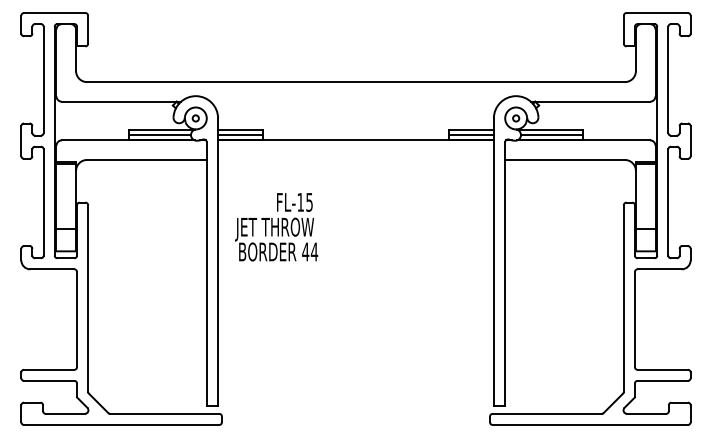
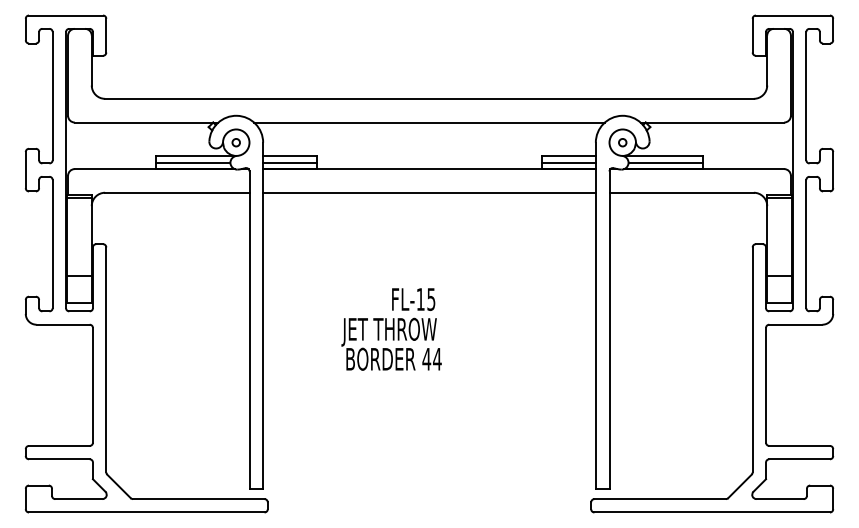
line: (355, 101) -> (428, 122), added
line: (355, 159) -> (428, 192), added
text: (276, 227) -> (391, 329), moved

